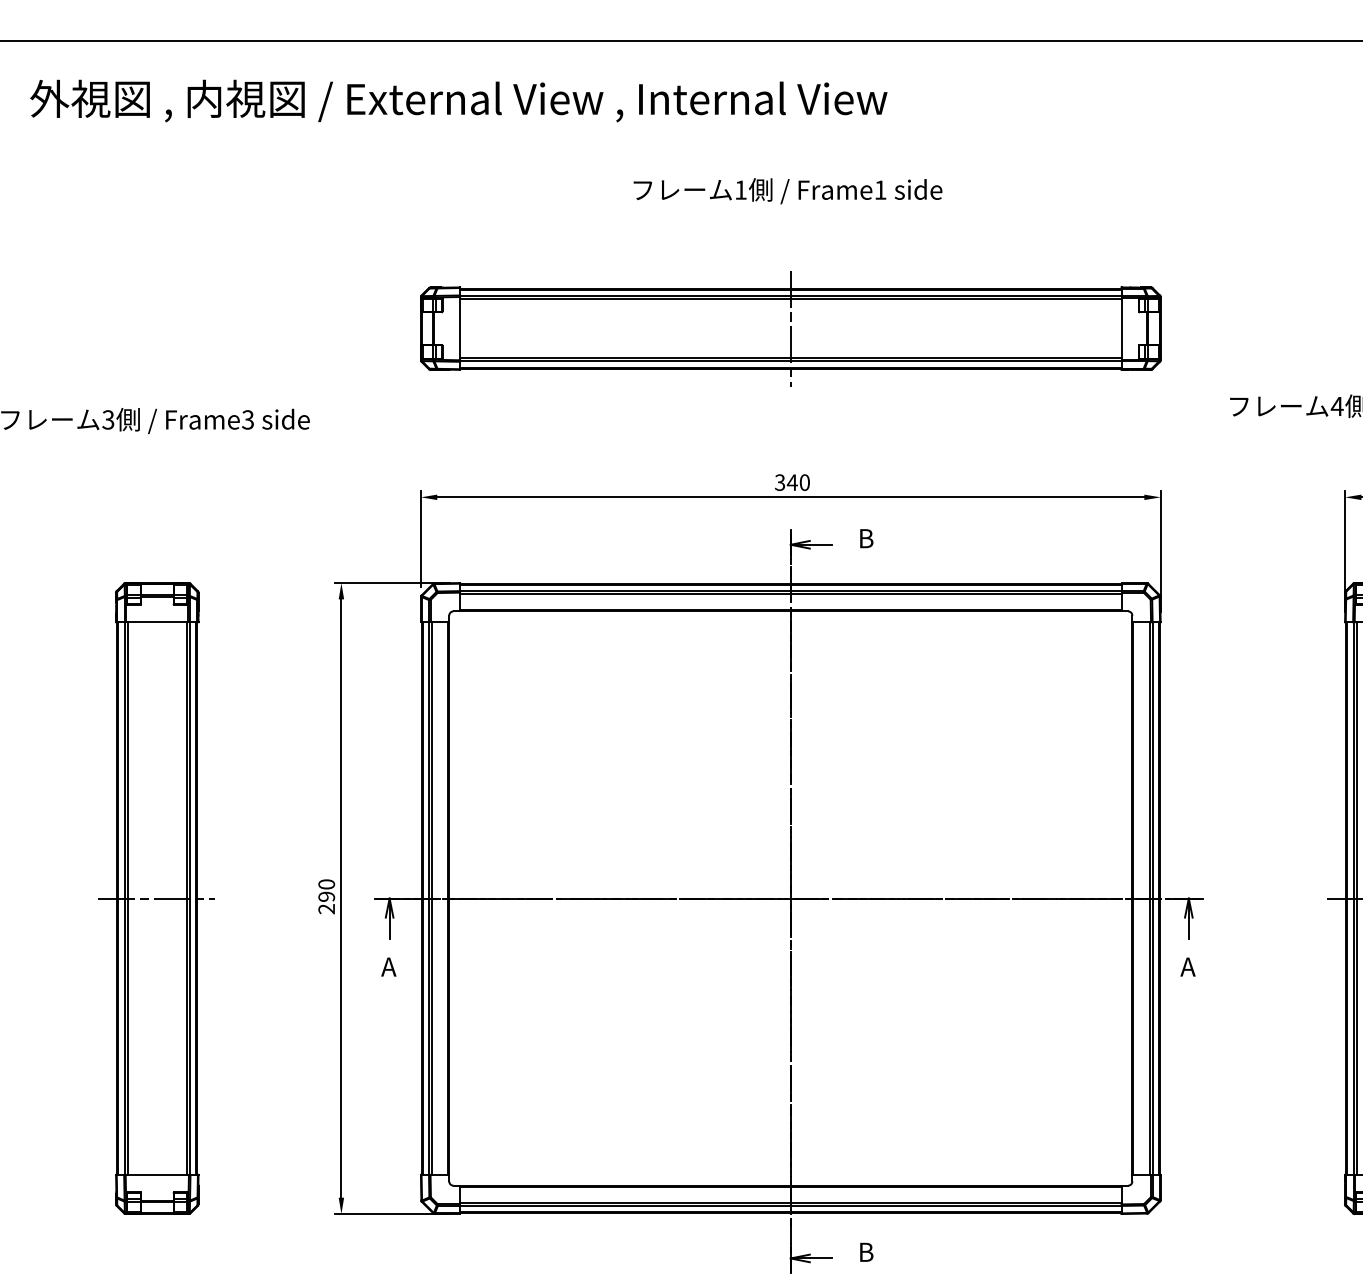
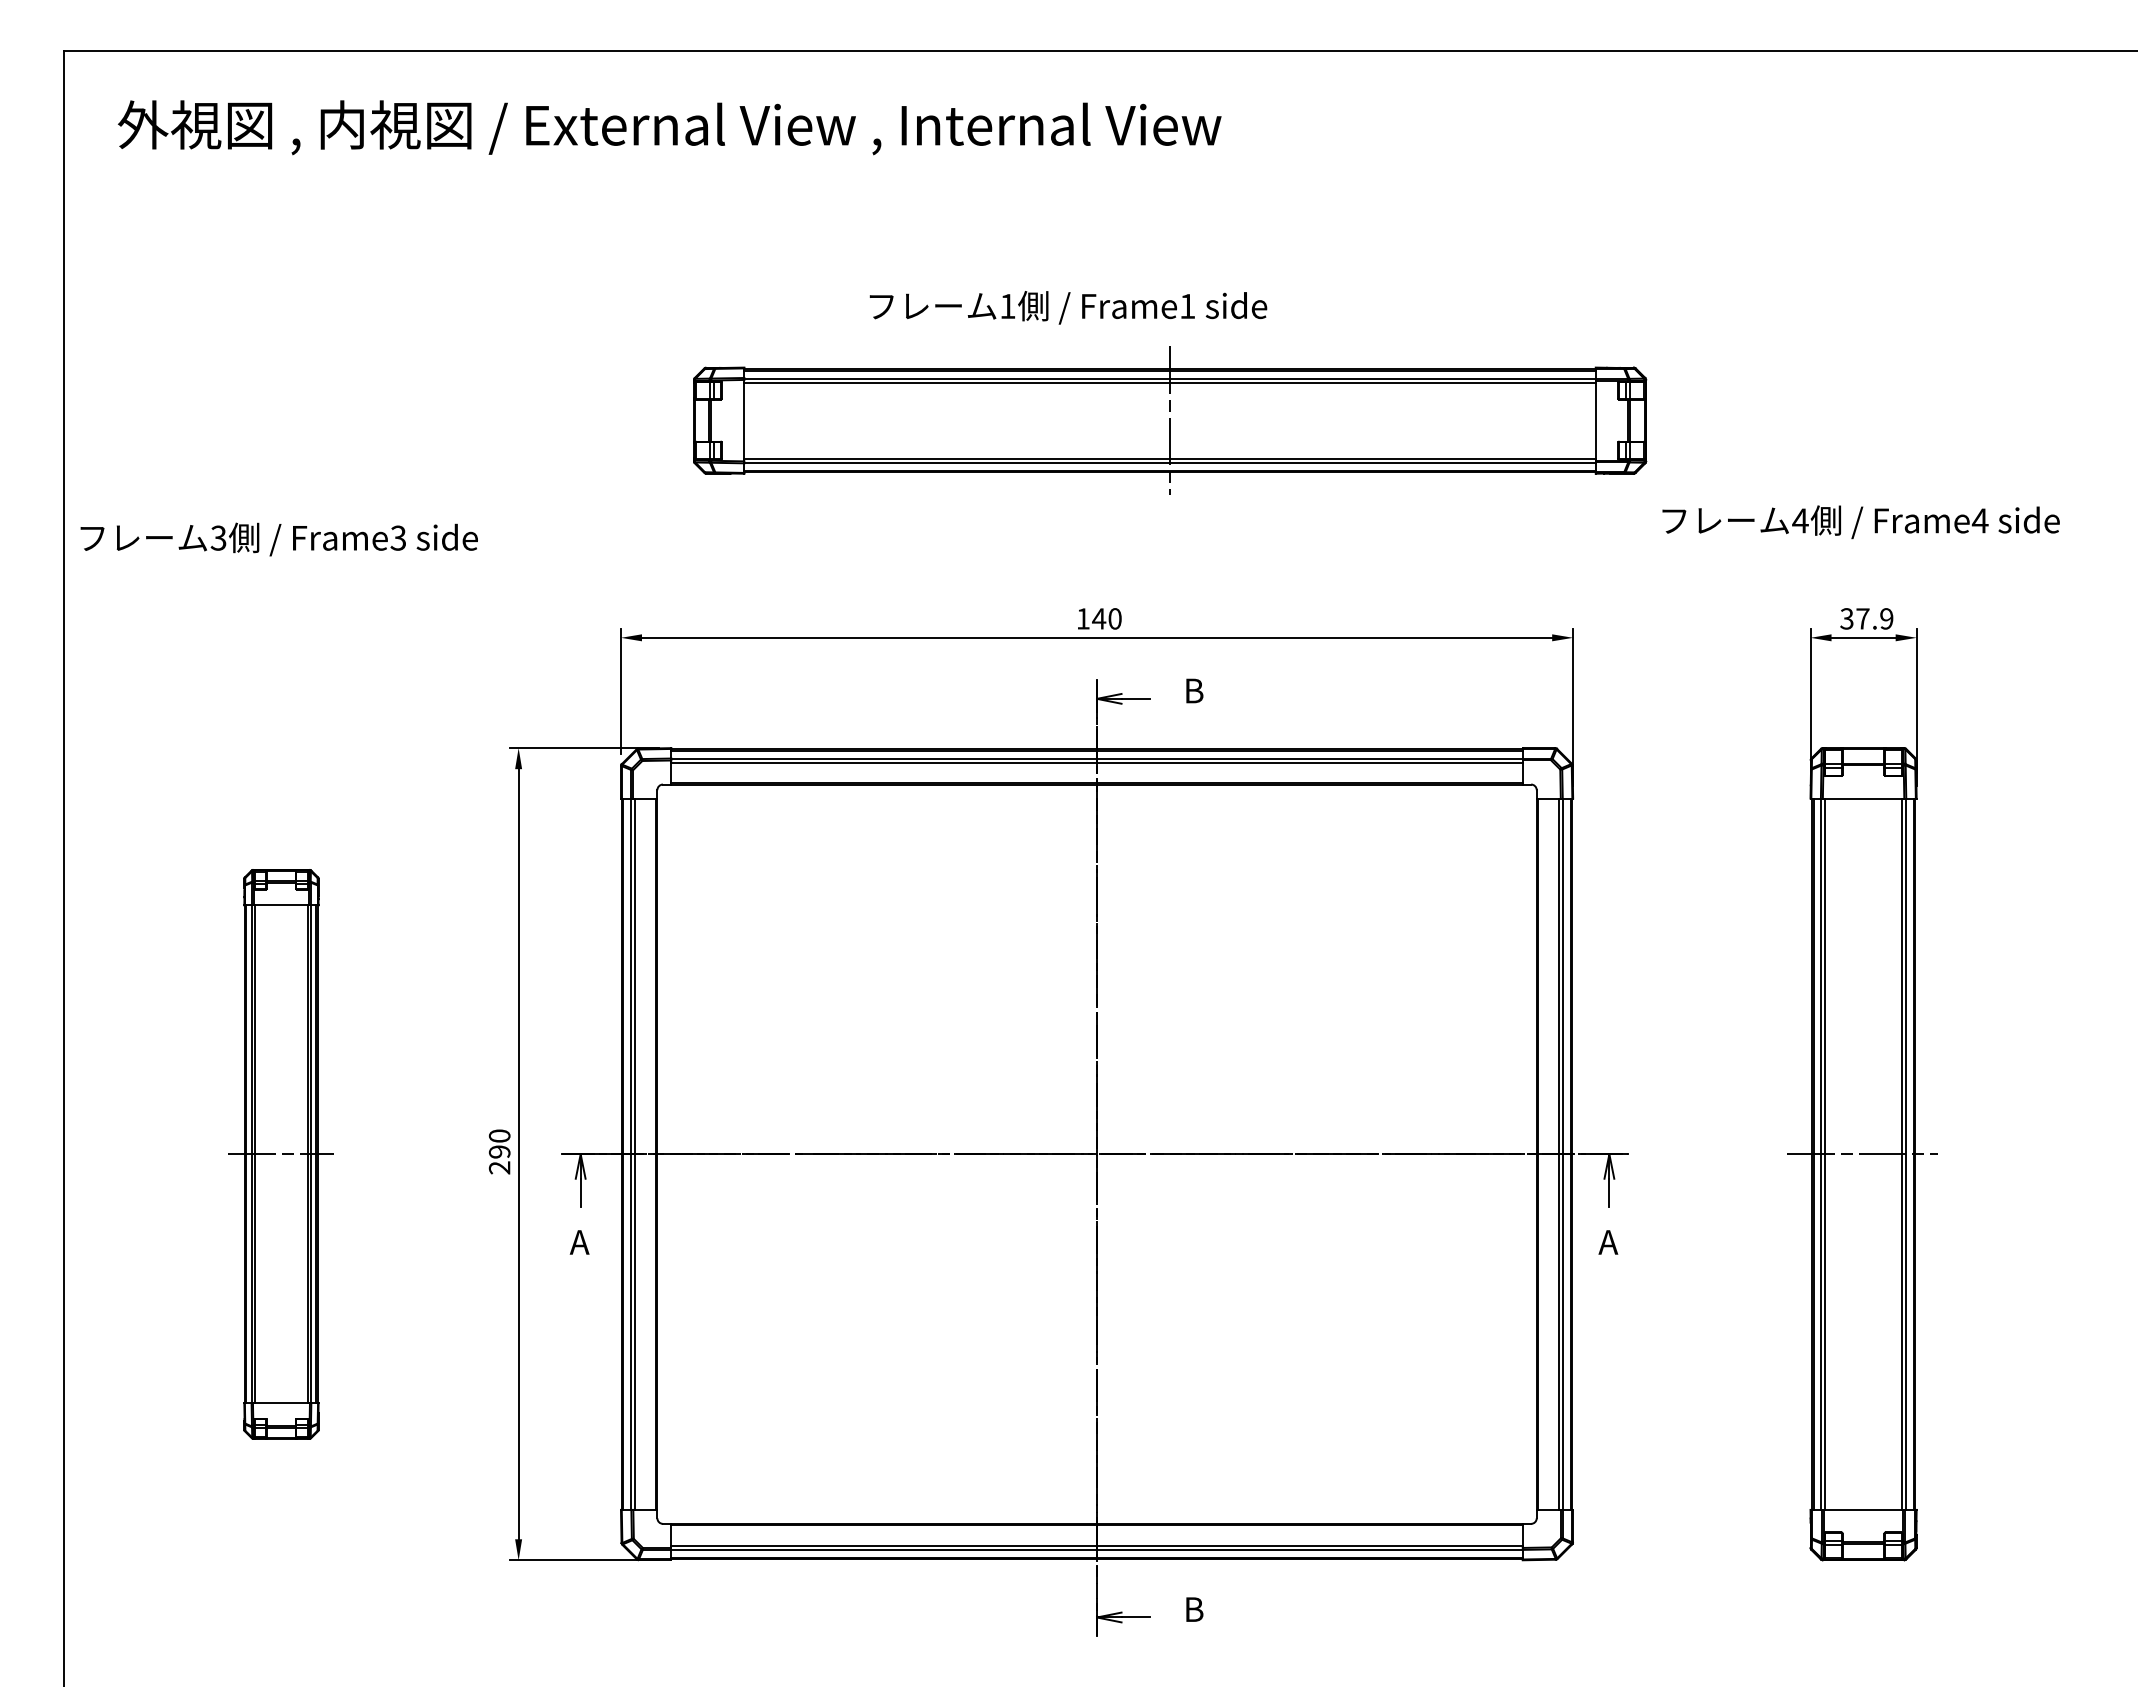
text: (788, 191) -> (1068, 307), moved
part: (791, 328) -> (1170, 420), moved
text: (779, 482) -> (1082, 618), 340 -> 140
part: (156, 898) -> (280, 1154), size x0.7

